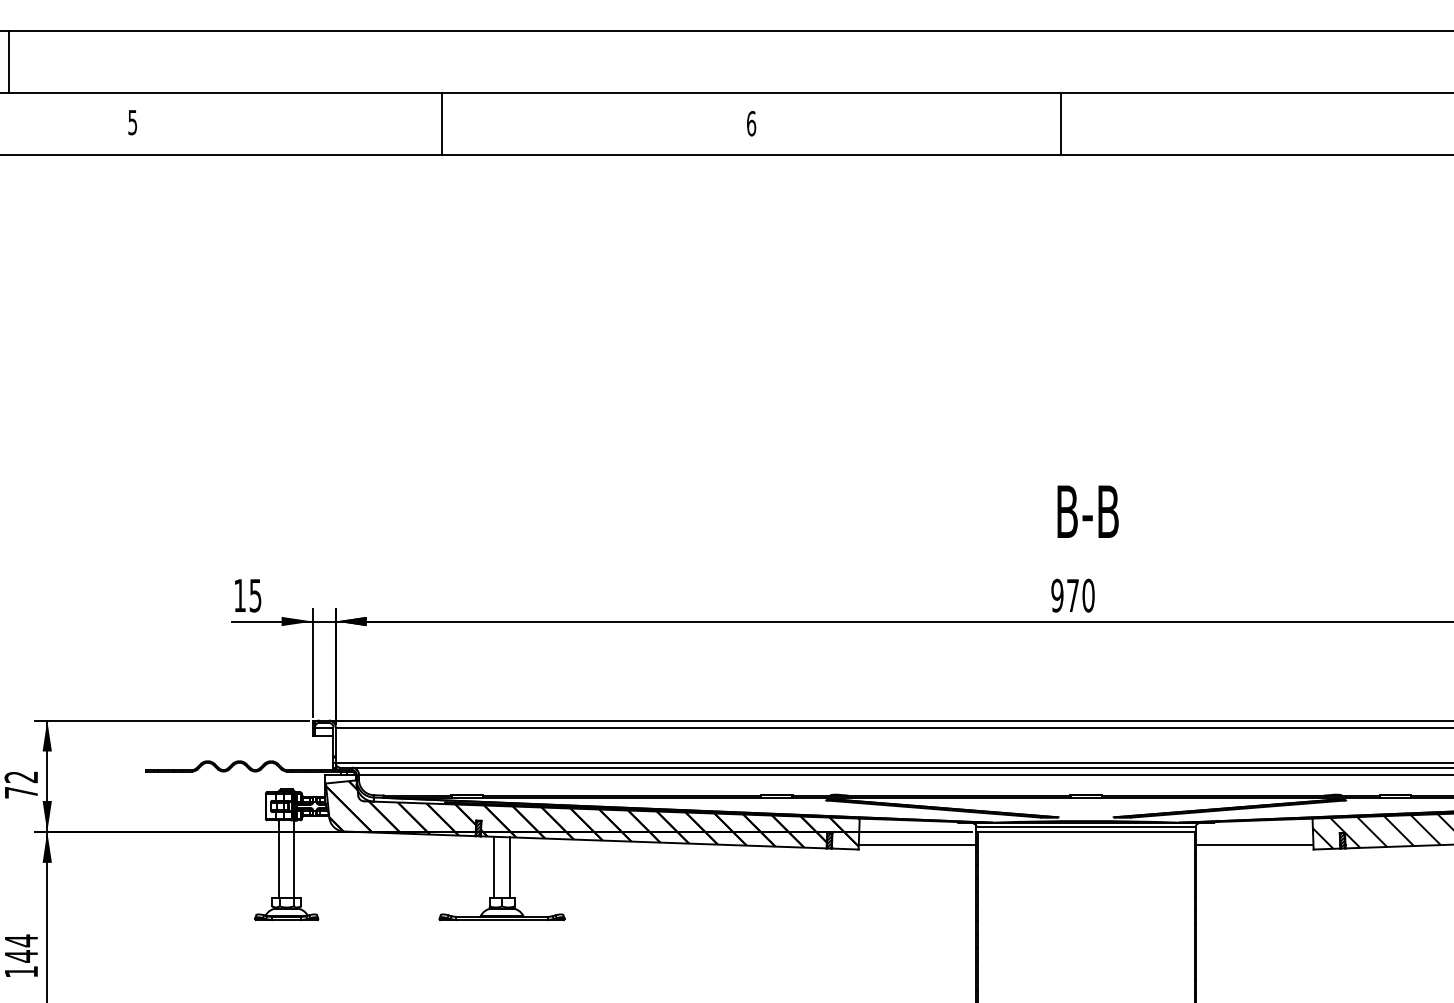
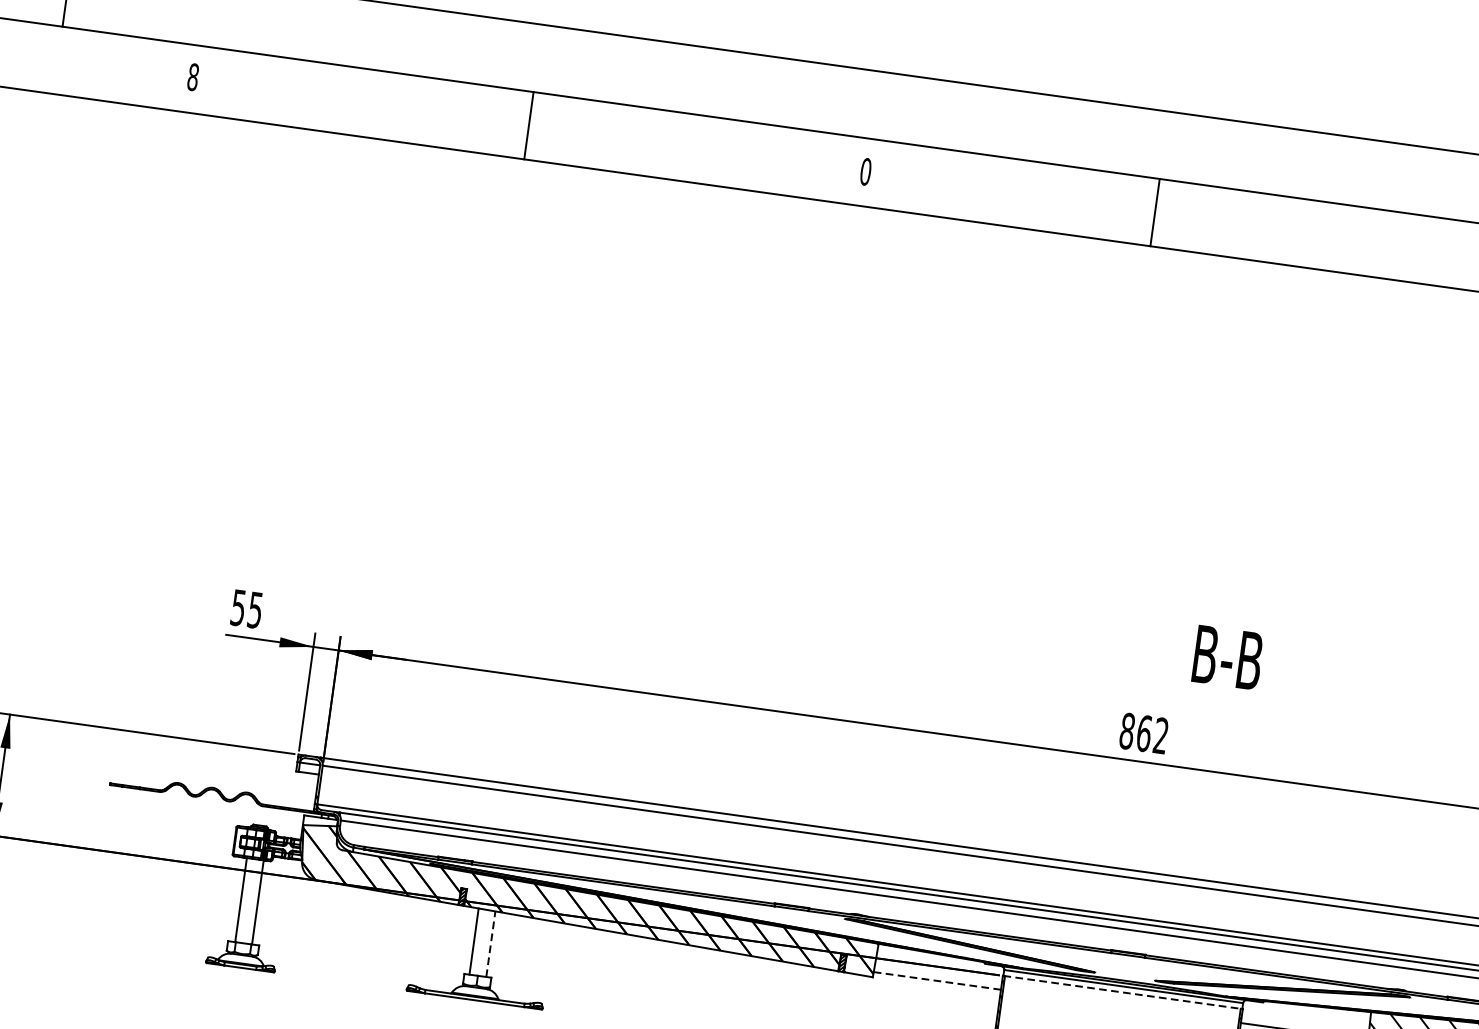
text: (132, 122) -> (192, 77), 5 -> 8
text: (751, 123) -> (865, 171), 6 -> 0
line: (1060, 124) -> (1154, 212), moved
text: (1087, 511) -> (1227, 657), moved
text: (239, 595) -> (237, 607), 15 -> 55
text: (1072, 595) -> (1143, 733), 970 -> 862
line: (1086, 831) -> (1123, 992), solid -> dashed
line: (917, 844) -> (937, 980), solid -> dashed
line: (509, 867) -> (490, 944), solid -> dashed

